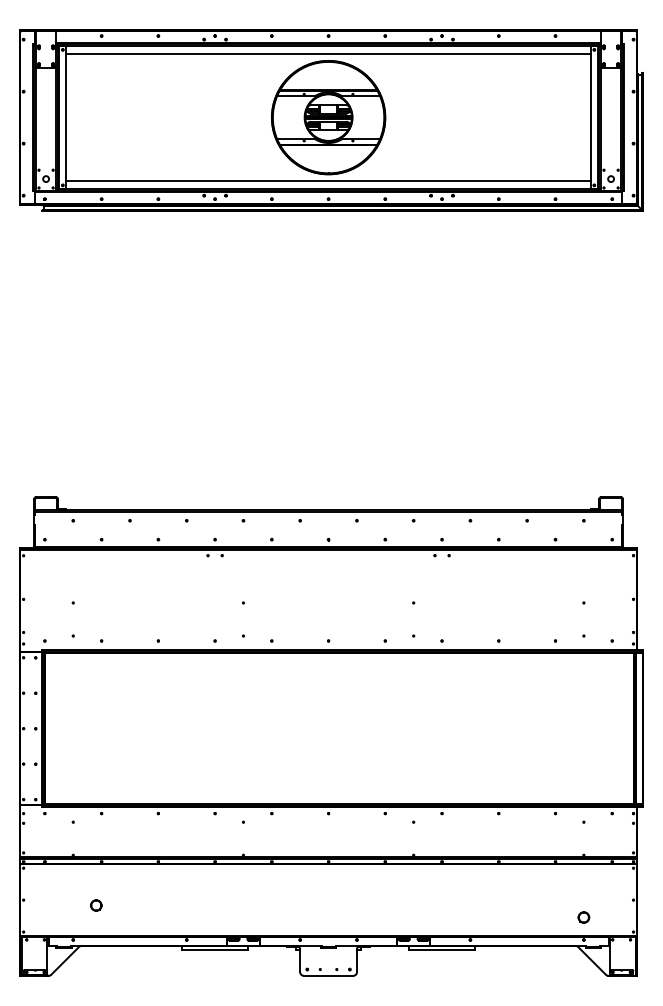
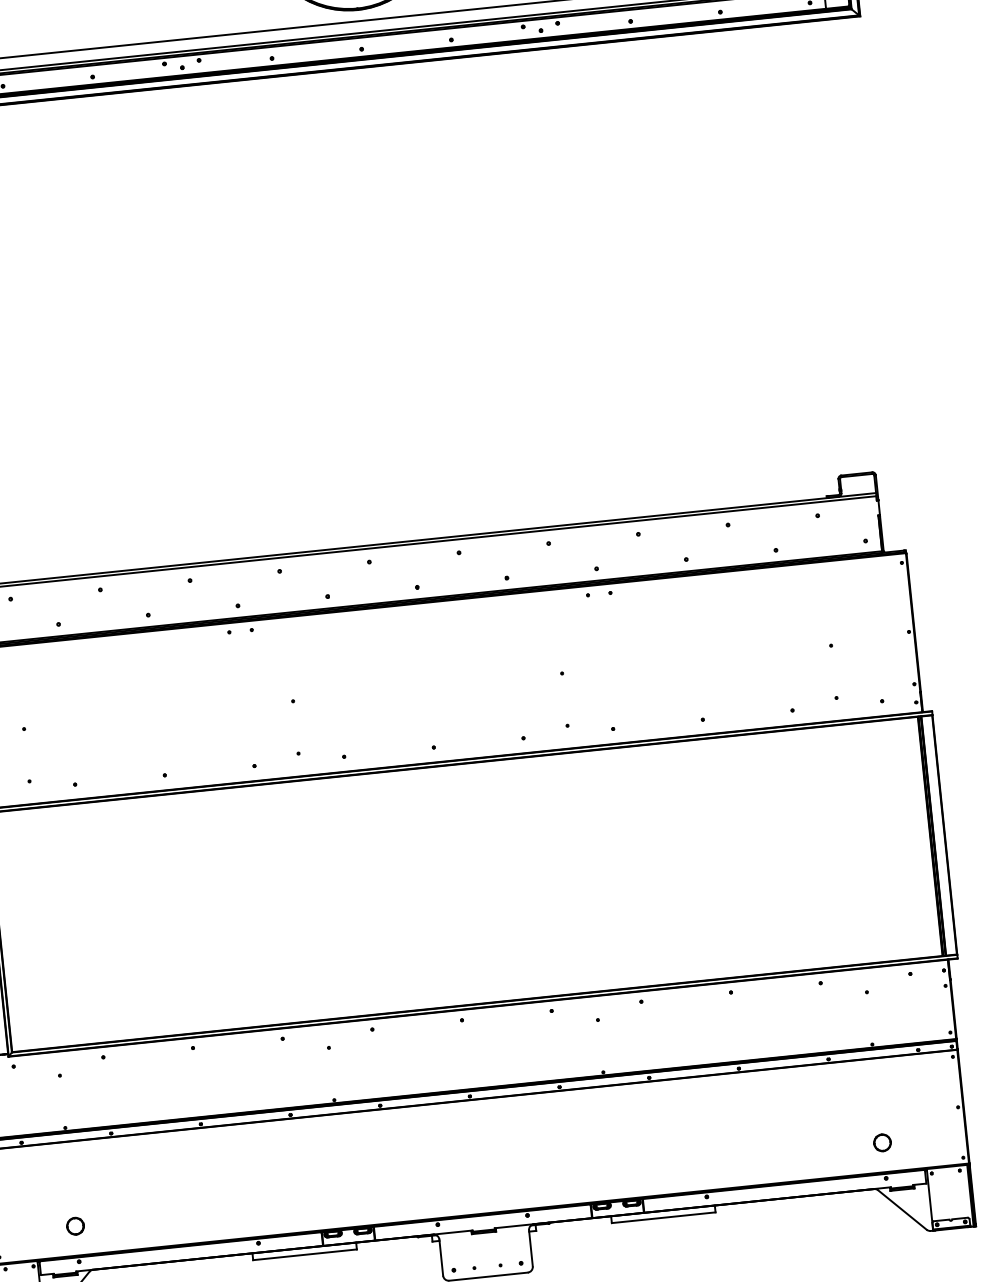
part: (96, 905) -> (75, 1226), moved

